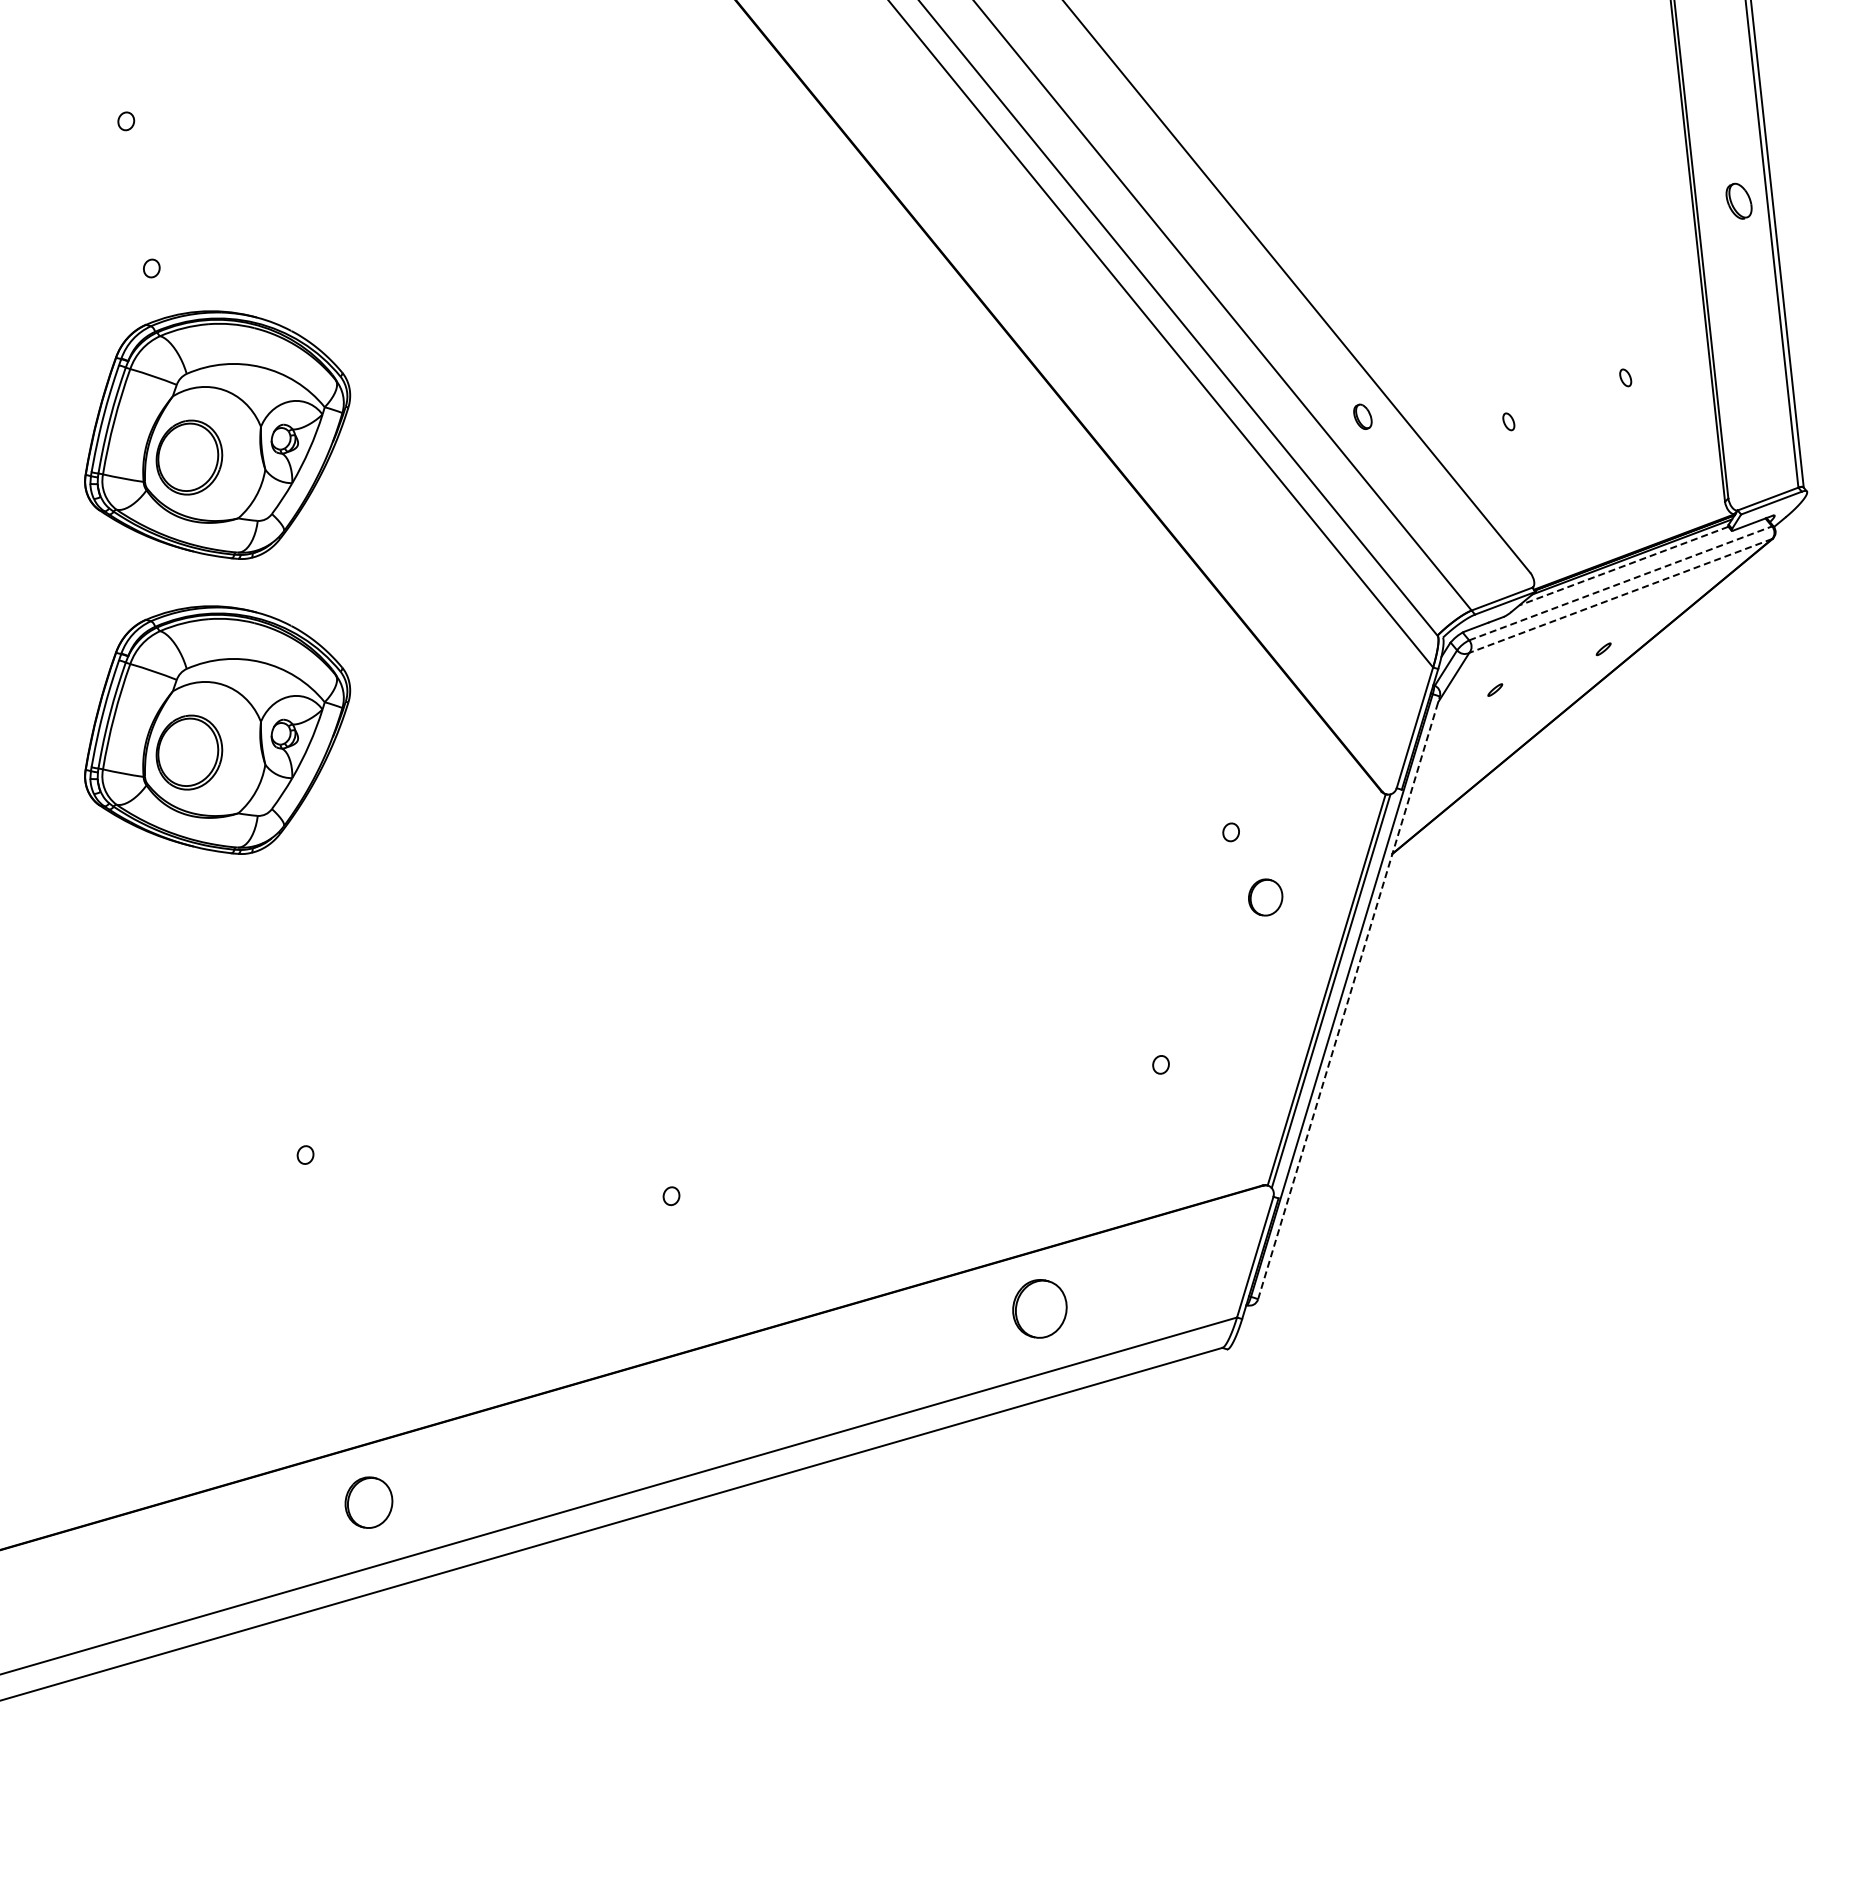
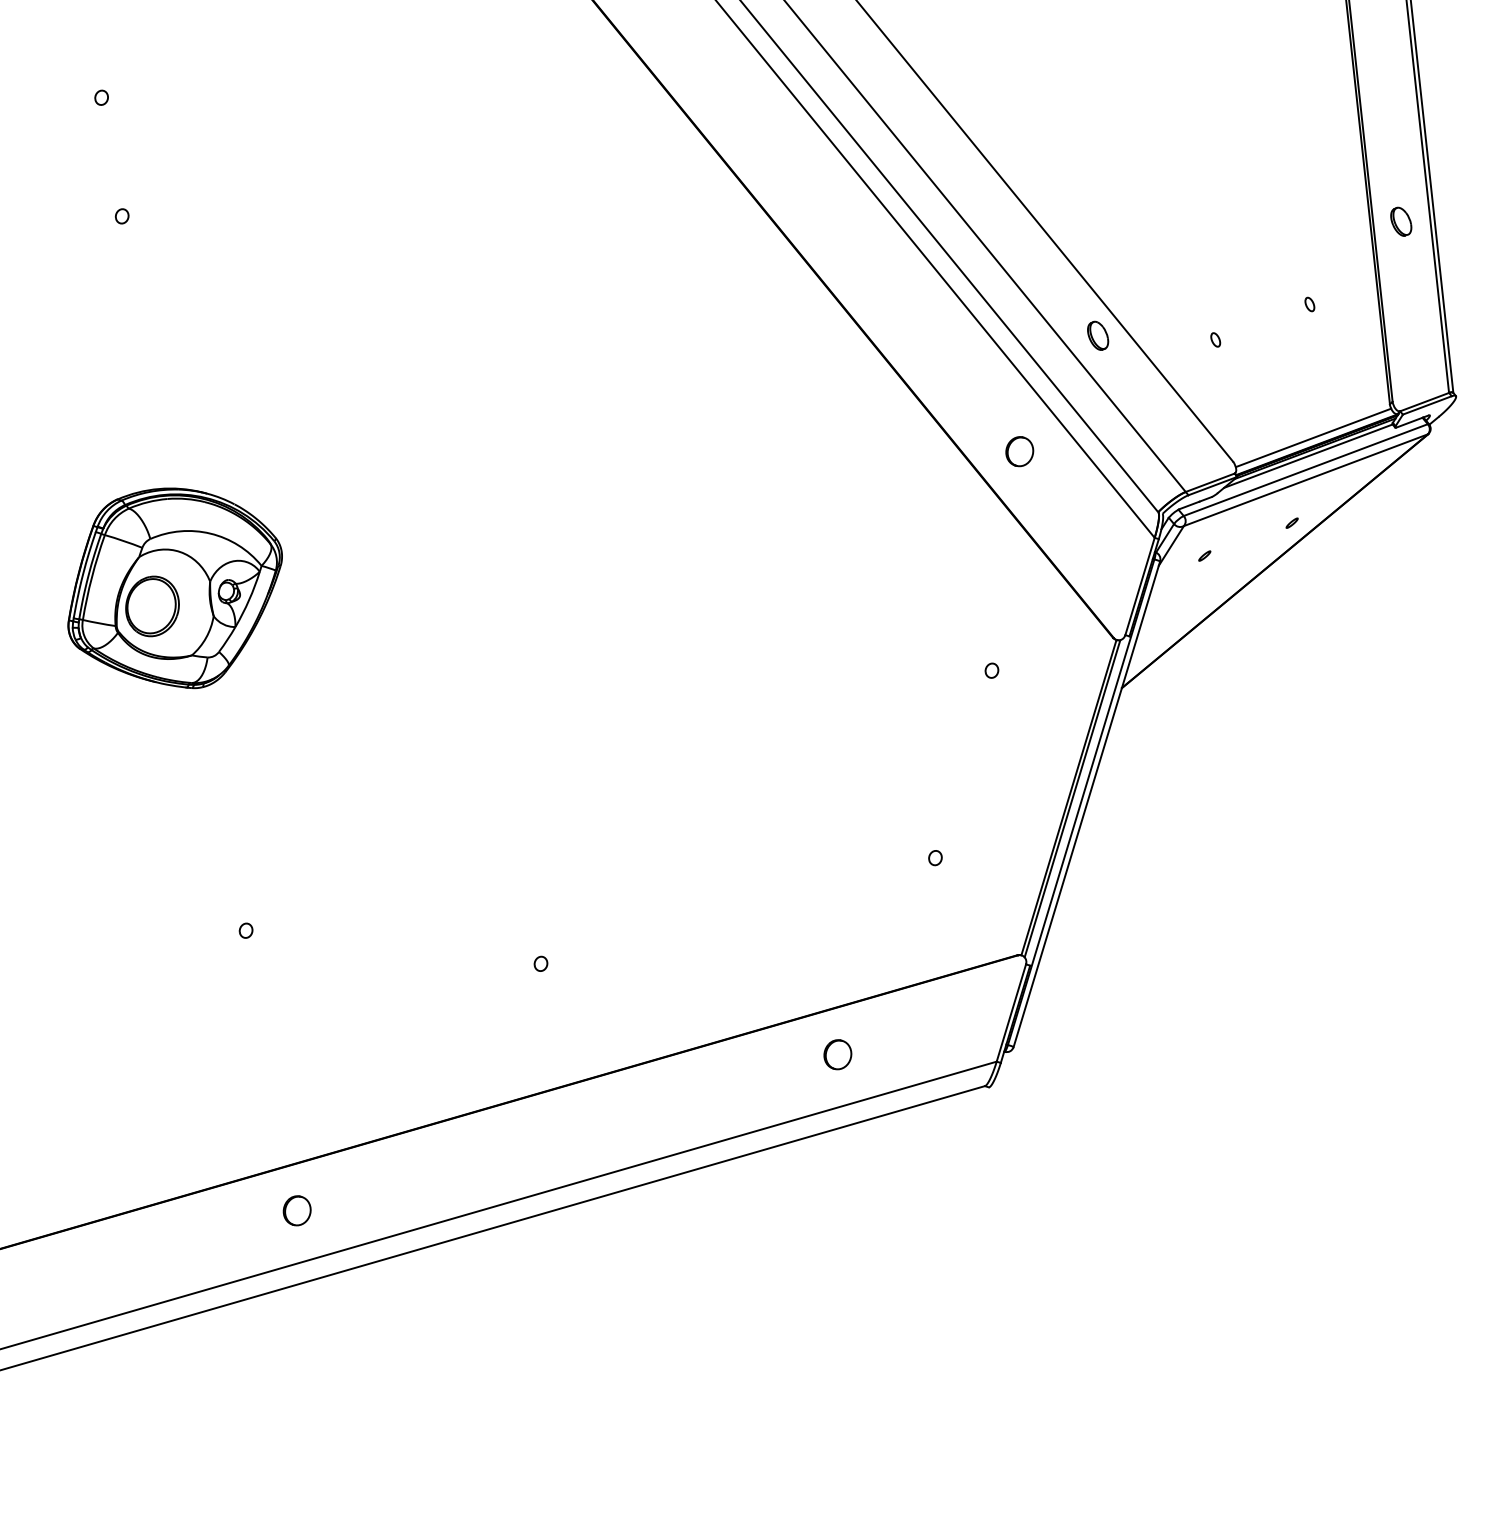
part: (1738, 200) -> (1400, 221), moved
part: (1362, 416) -> (1097, 335), size x1.43
part: (217, 434) -> (175, 350), removed
line: (1629, 543) -> (1312, 437), added
line: (1623, 566) -> (1308, 456), dashed -> solid
line: (1620, 583) -> (1305, 470), dashed -> solid
line: (1620, 595) -> (1305, 479), dashed -> solid
part: (1265, 897) -> (1019, 451), moved
line: (1349, 997) -> (1087, 803), dashed -> solid
part: (1039, 1308) -> (837, 1054), size x0.62
part: (368, 1502) -> (296, 1210), size x0.71

